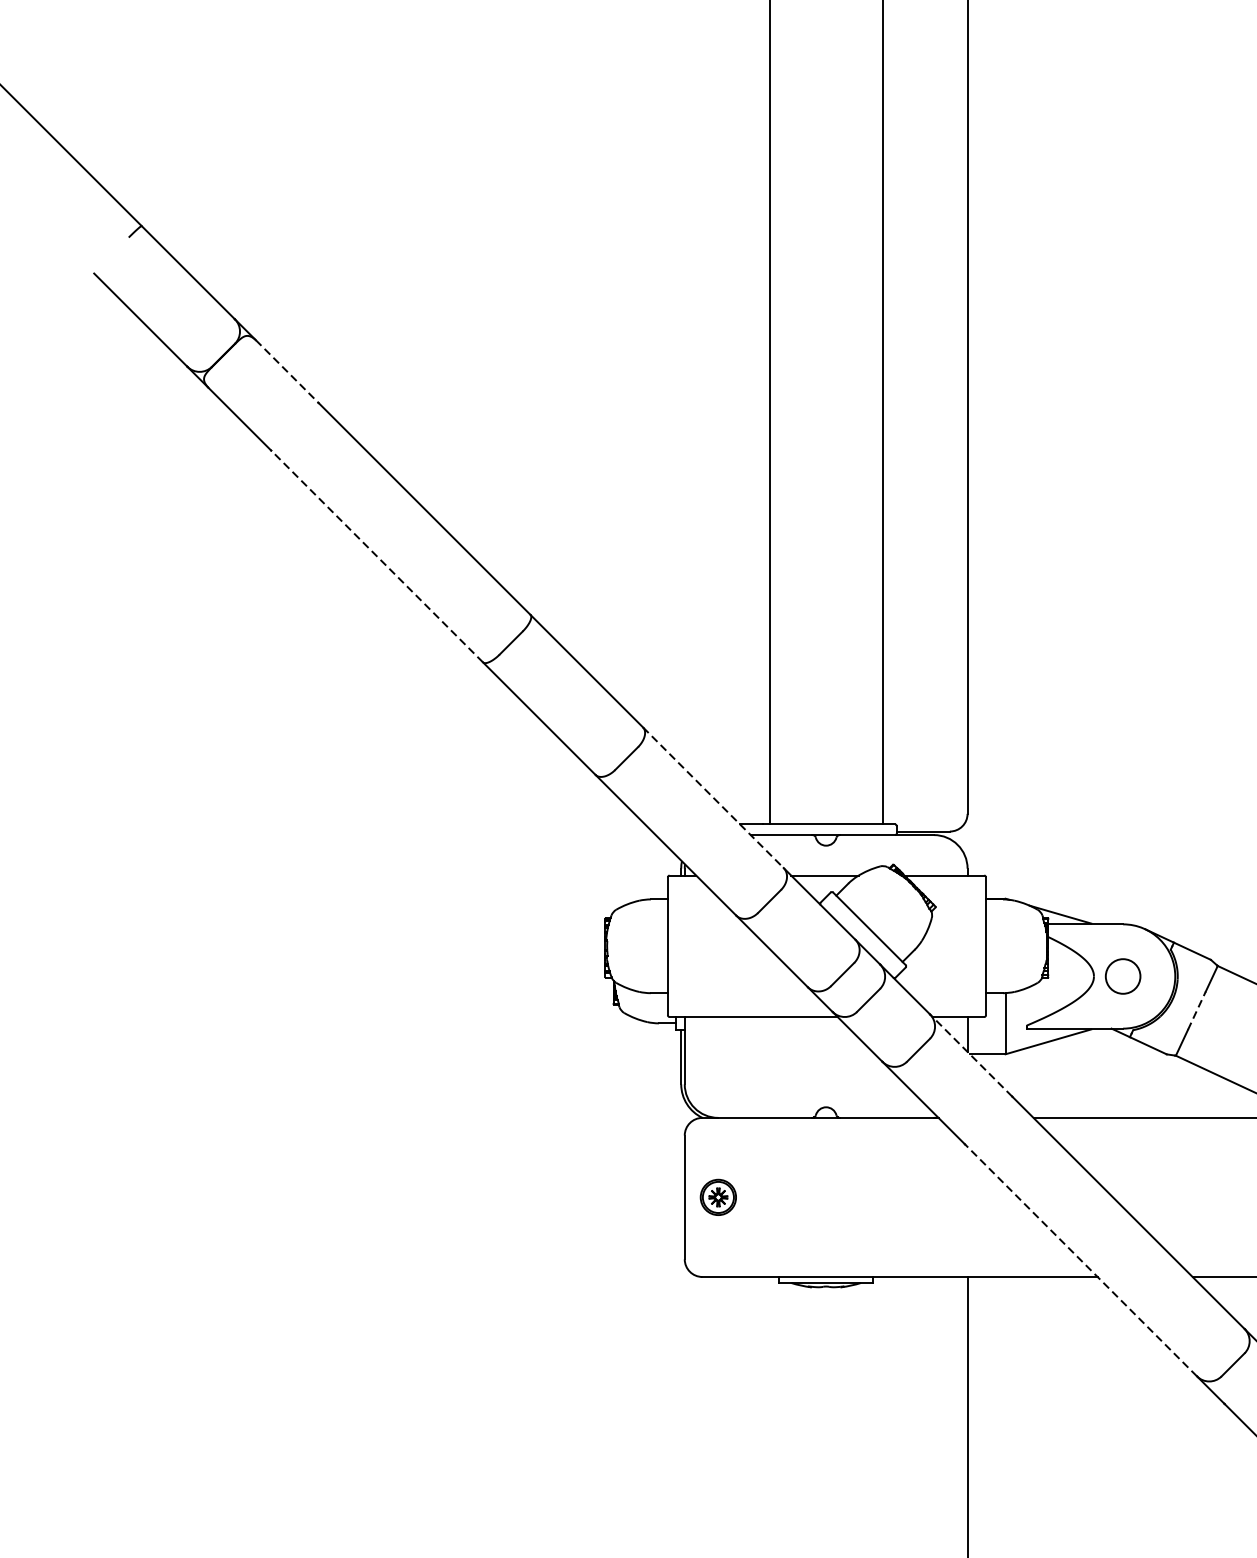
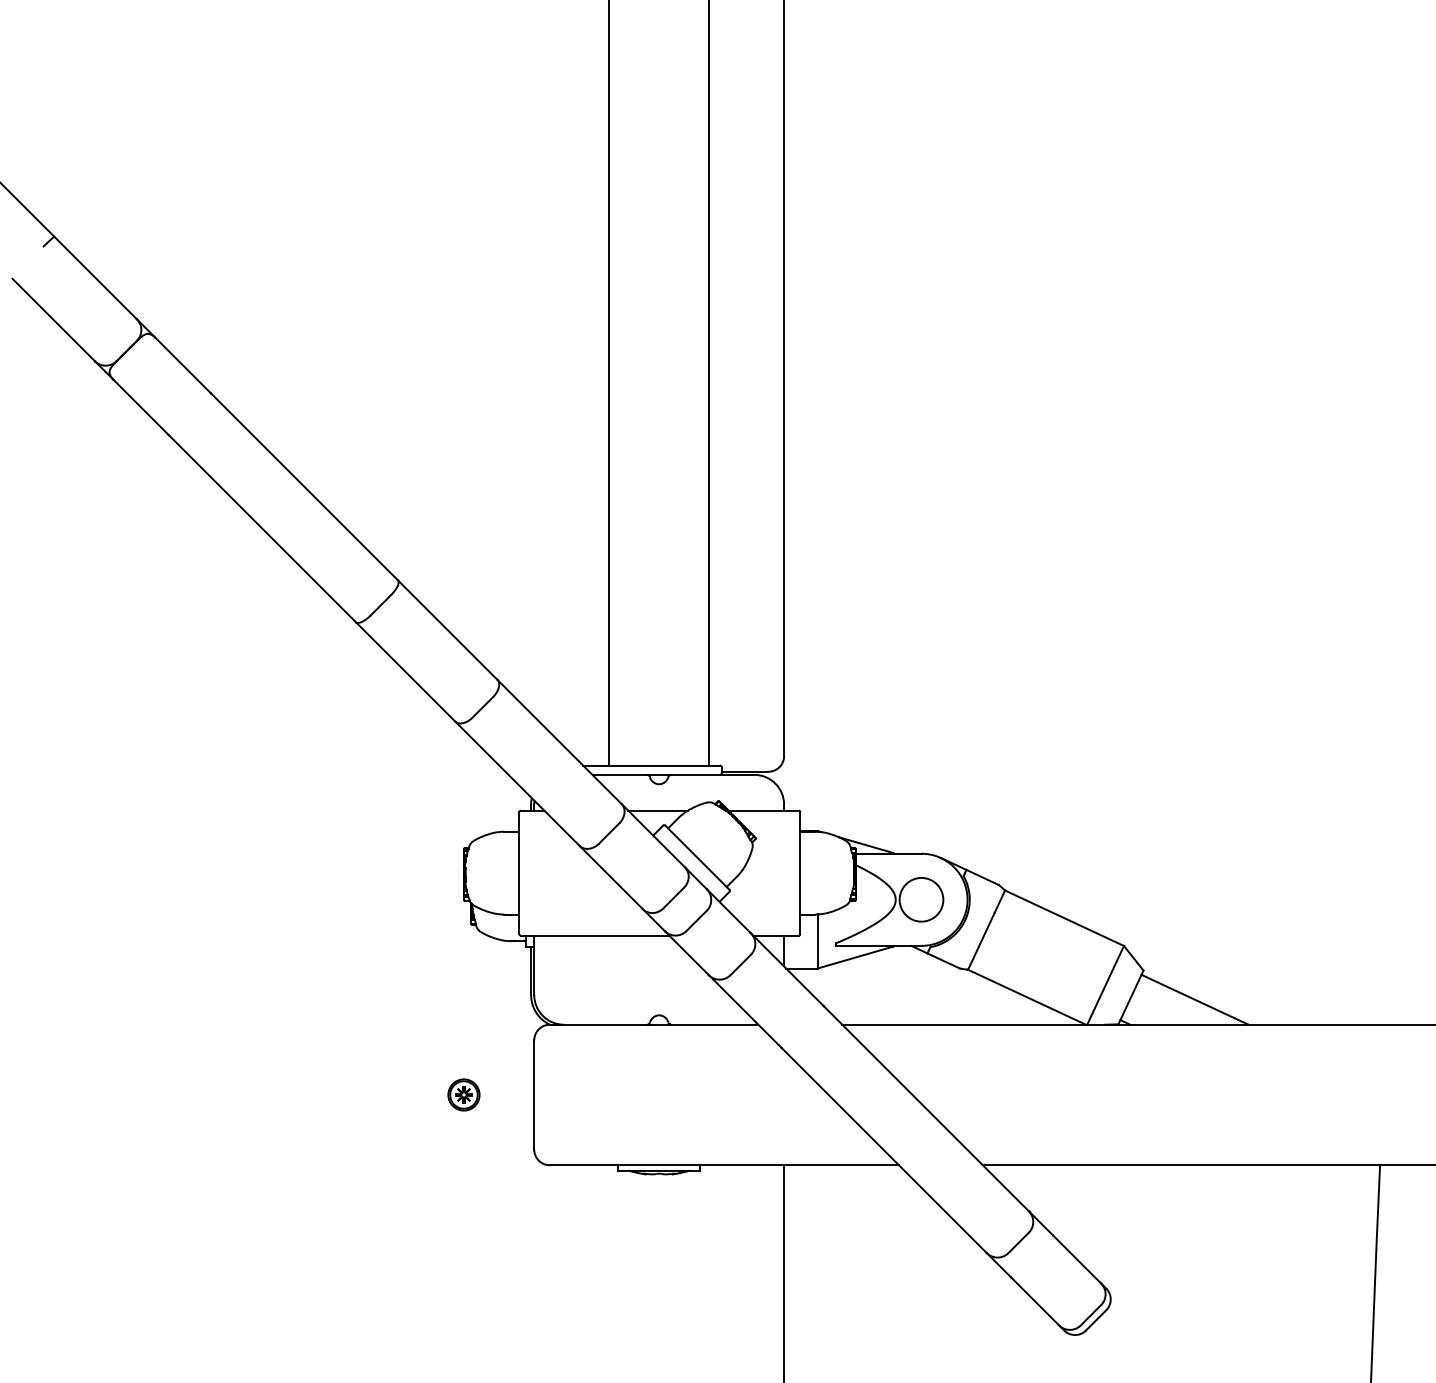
line: (287, 371) -> (183, 365), dashed -> solid
line: (377, 556) -> (262, 528), dashed -> solid
line: (713, 797) -> (559, 741), dashed -> solid
circle: (1123, 976) -> (921, 899), size x1.43
line: (1196, 1011) -> (986, 930), dashed -> solid
line: (970, 1055) -> (786, 969), dashed -> solid
part: (717, 1196) -> (463, 1094), moved
line: (1081, 1260) -> (884, 1150), dashed -> solid

